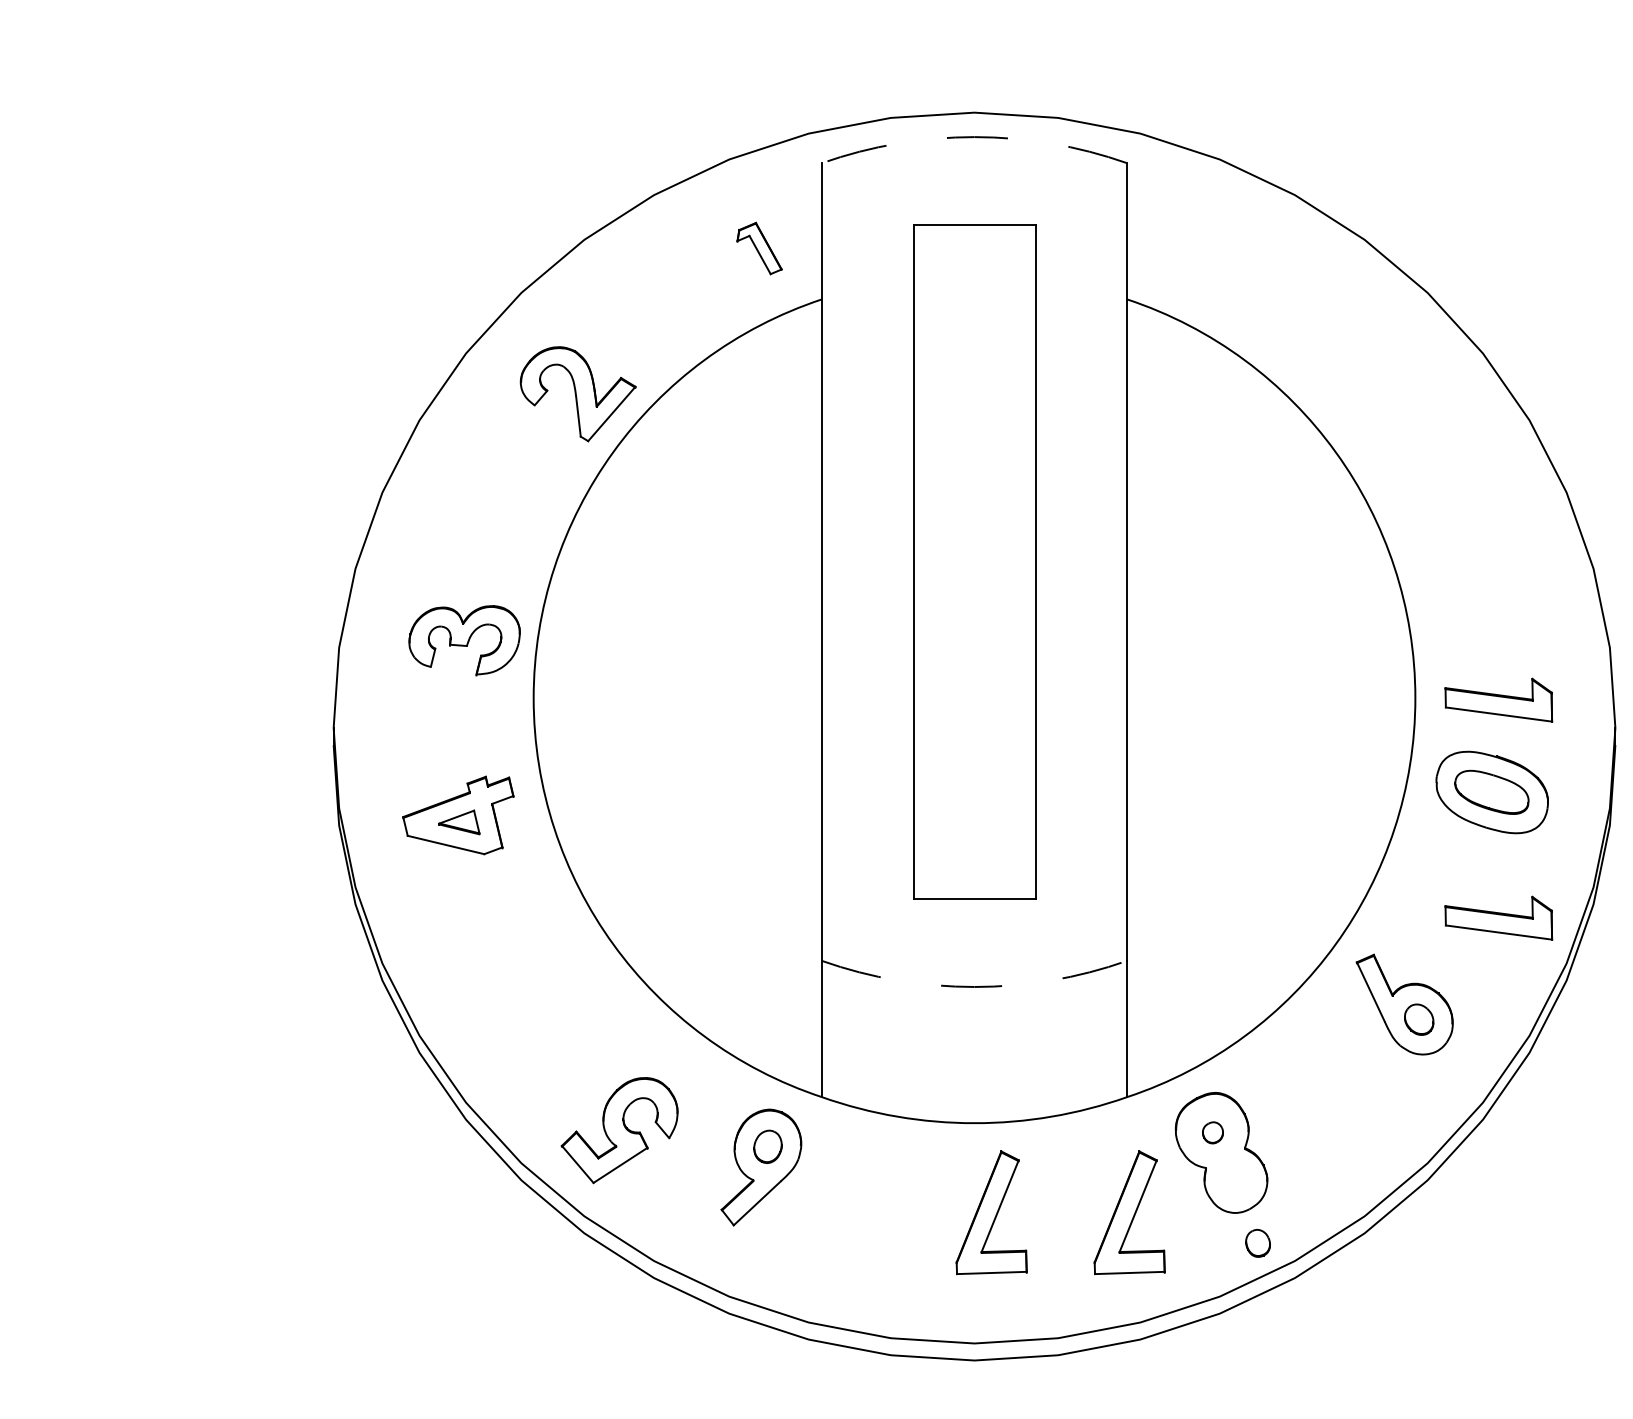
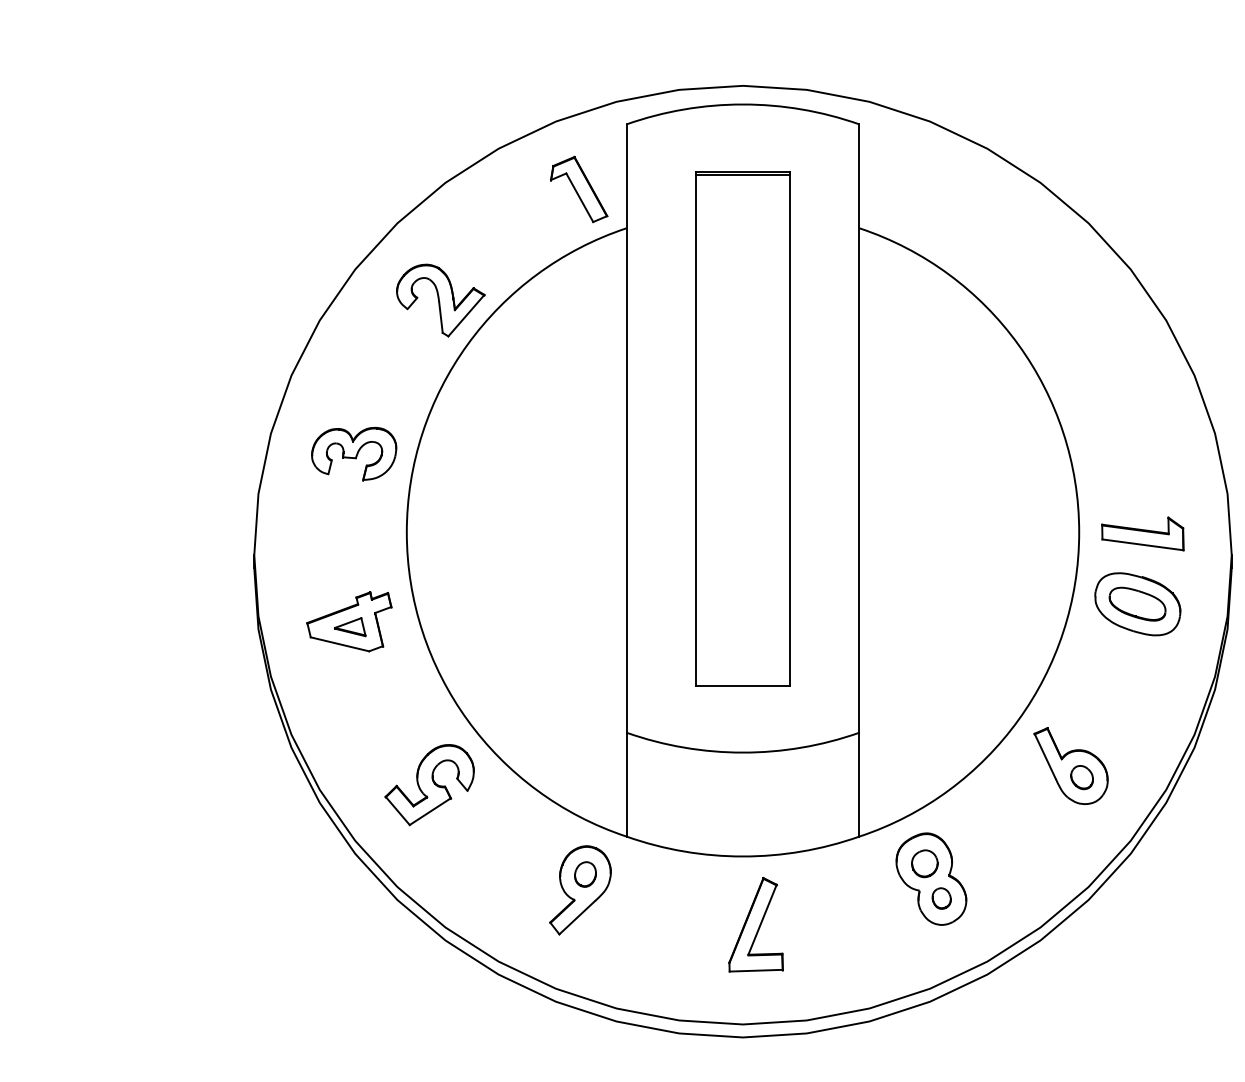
arc: (974, 137) -> (742, 104), dashed -> solid
line: (974, 229) -> (742, 174), added
part: (759, 248) -> (579, 189), size x1.67
part: (464, 640) -> (354, 454), moved
part: (1498, 917) -> (1142, 699), removed
arc: (974, 986) -> (742, 752), dashed -> solid
part: (619, 1130) -> (429, 785), moved
part: (1212, 1132) -> (924, 863), size x1.67
part: (1129, 1212) -> (861, 924), removed
part: (1257, 1243) -> (941, 898), moved

